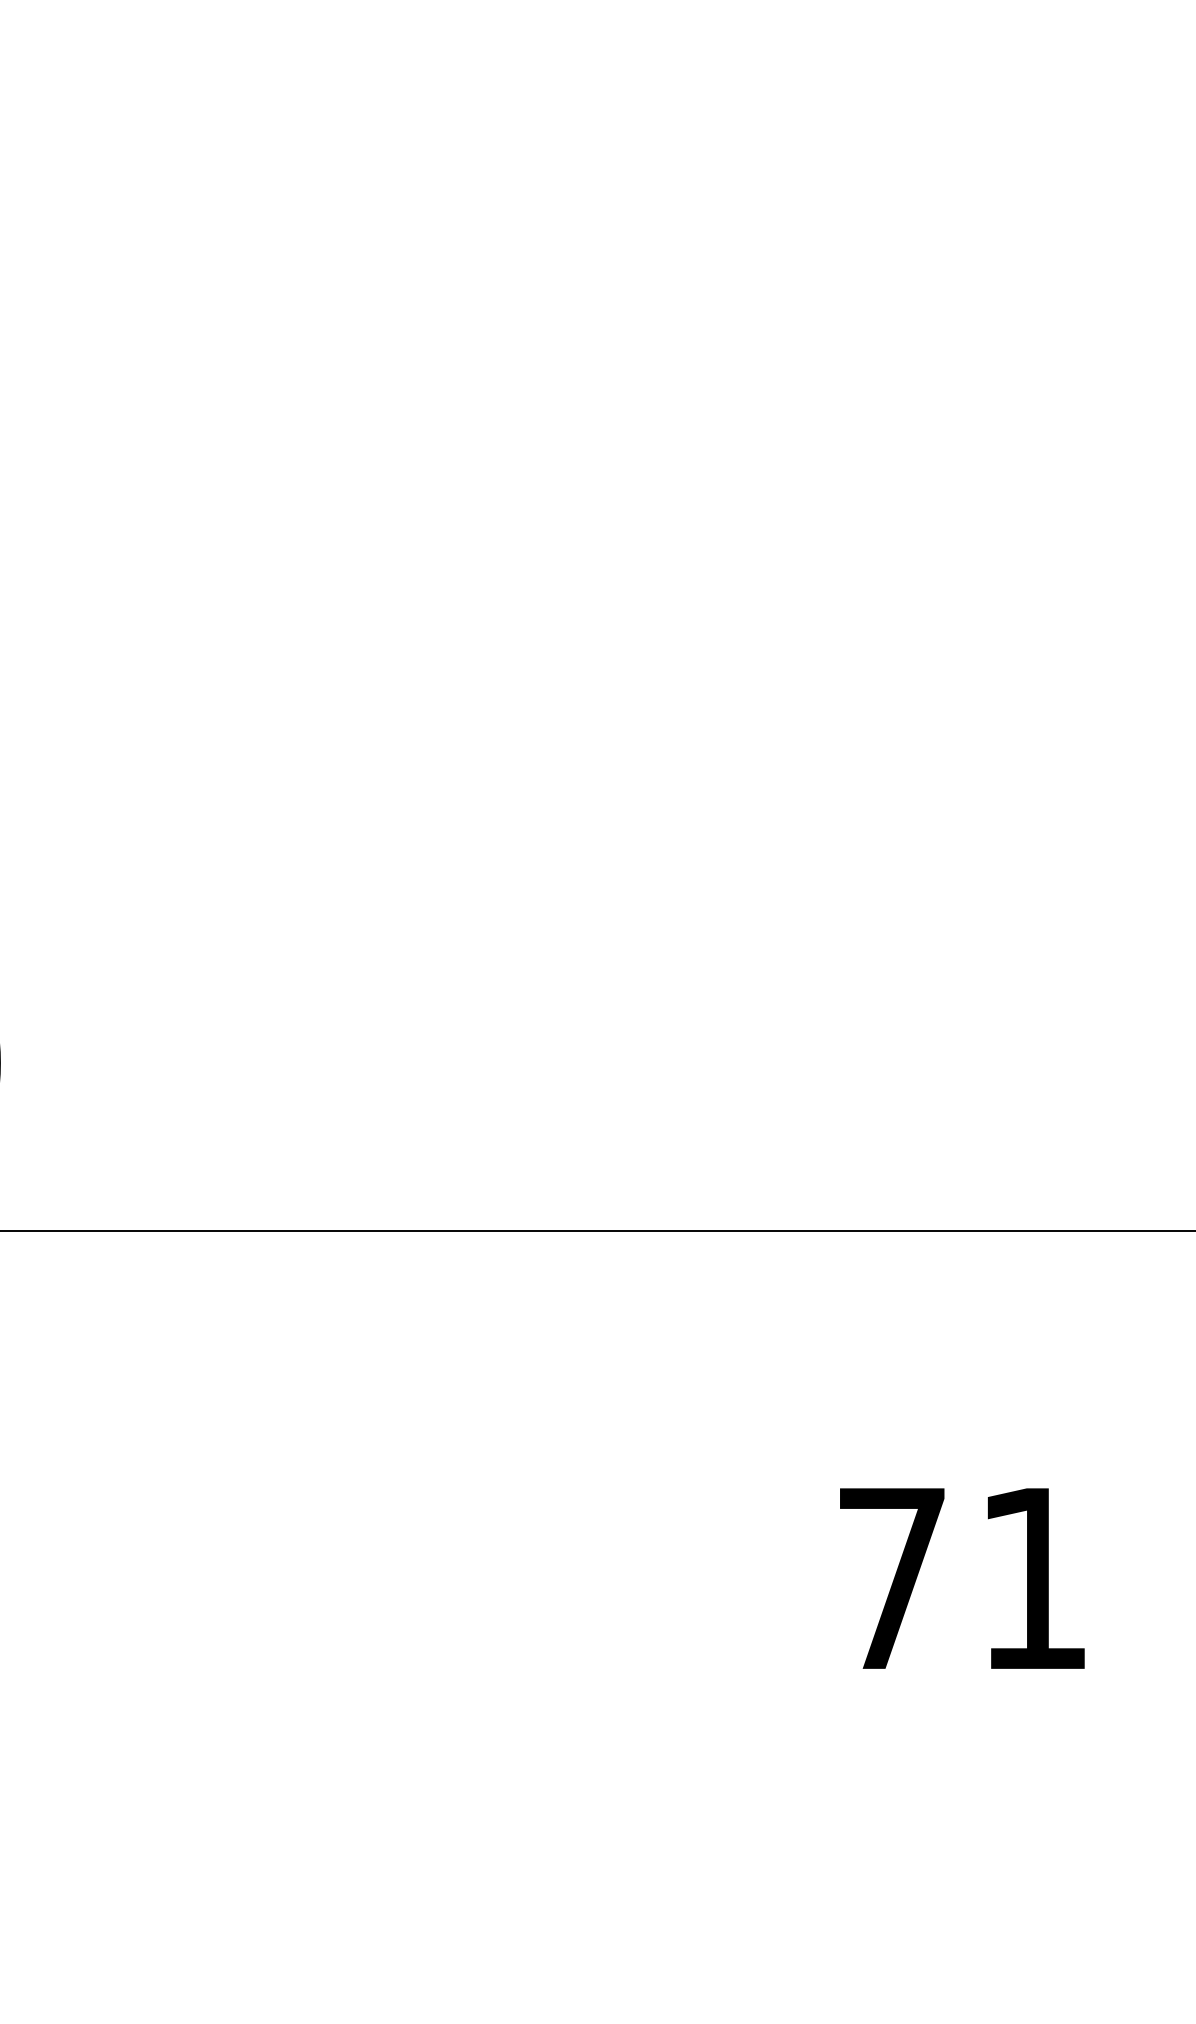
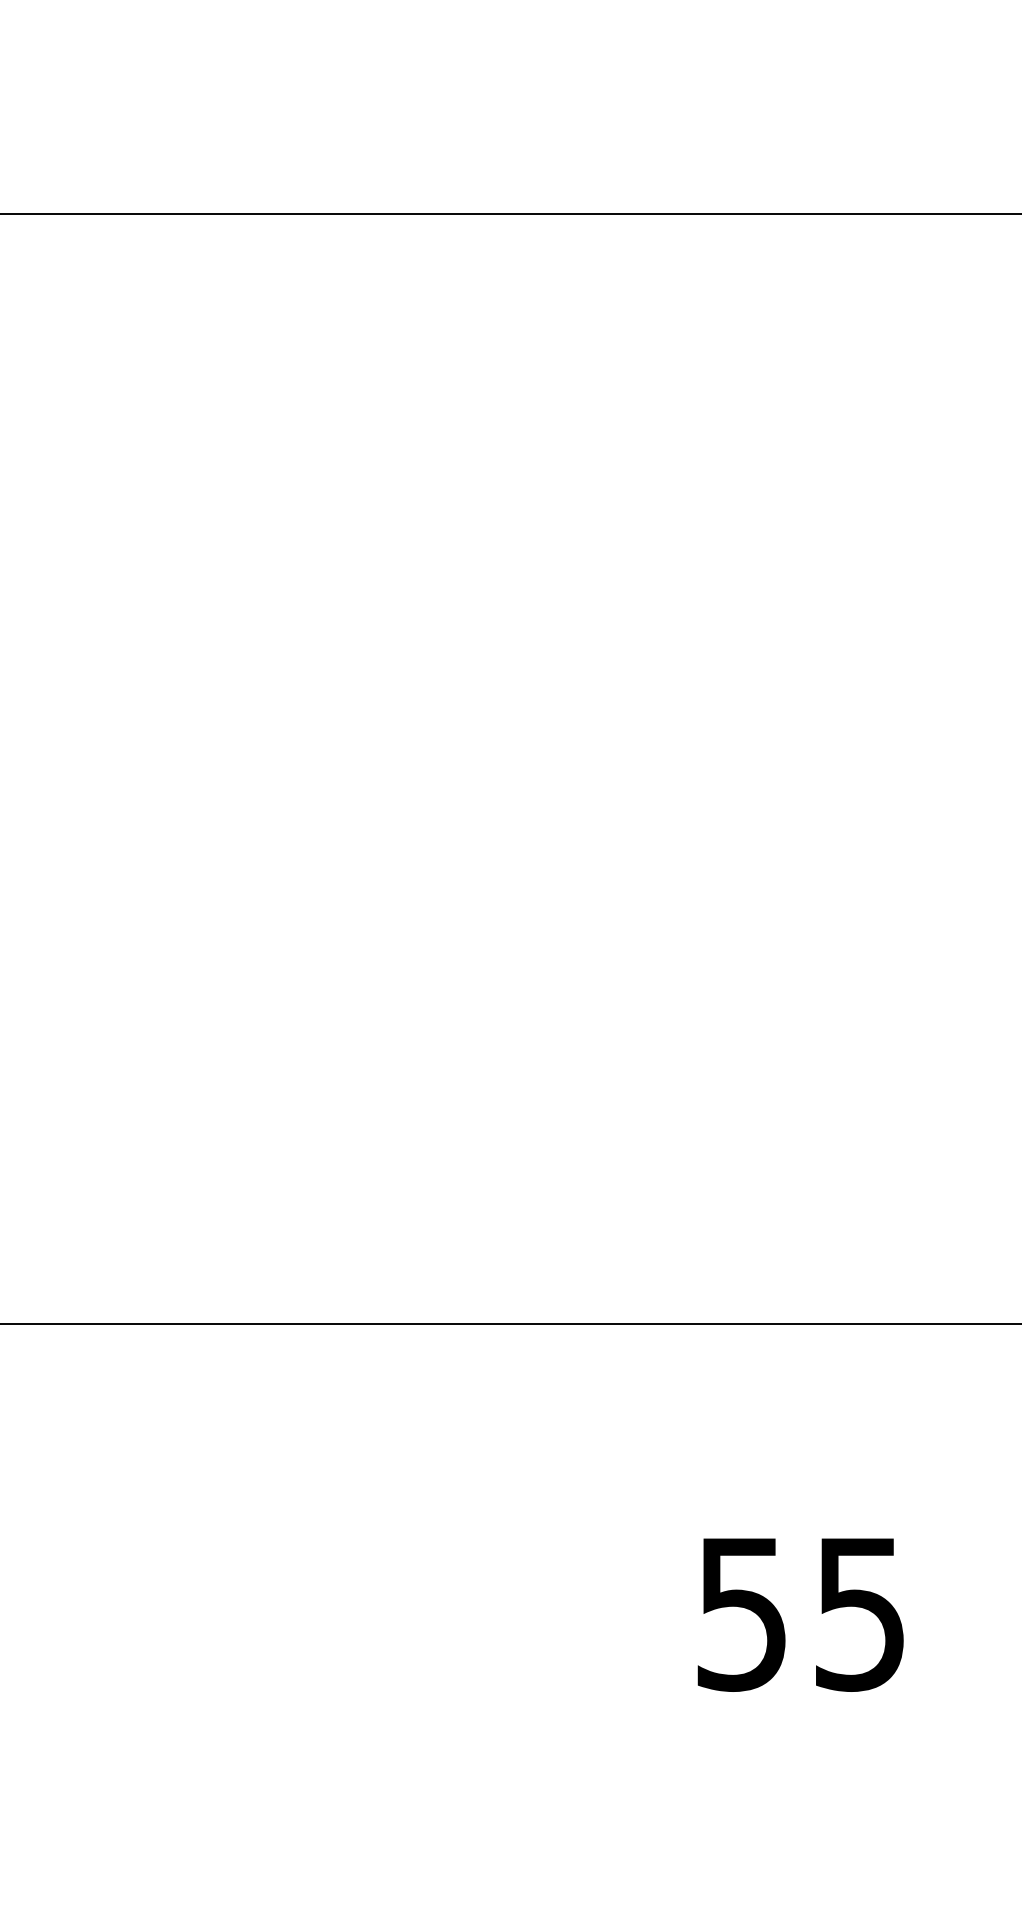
text: (962, 1579) -> (800, 1614), 71 -> 55

